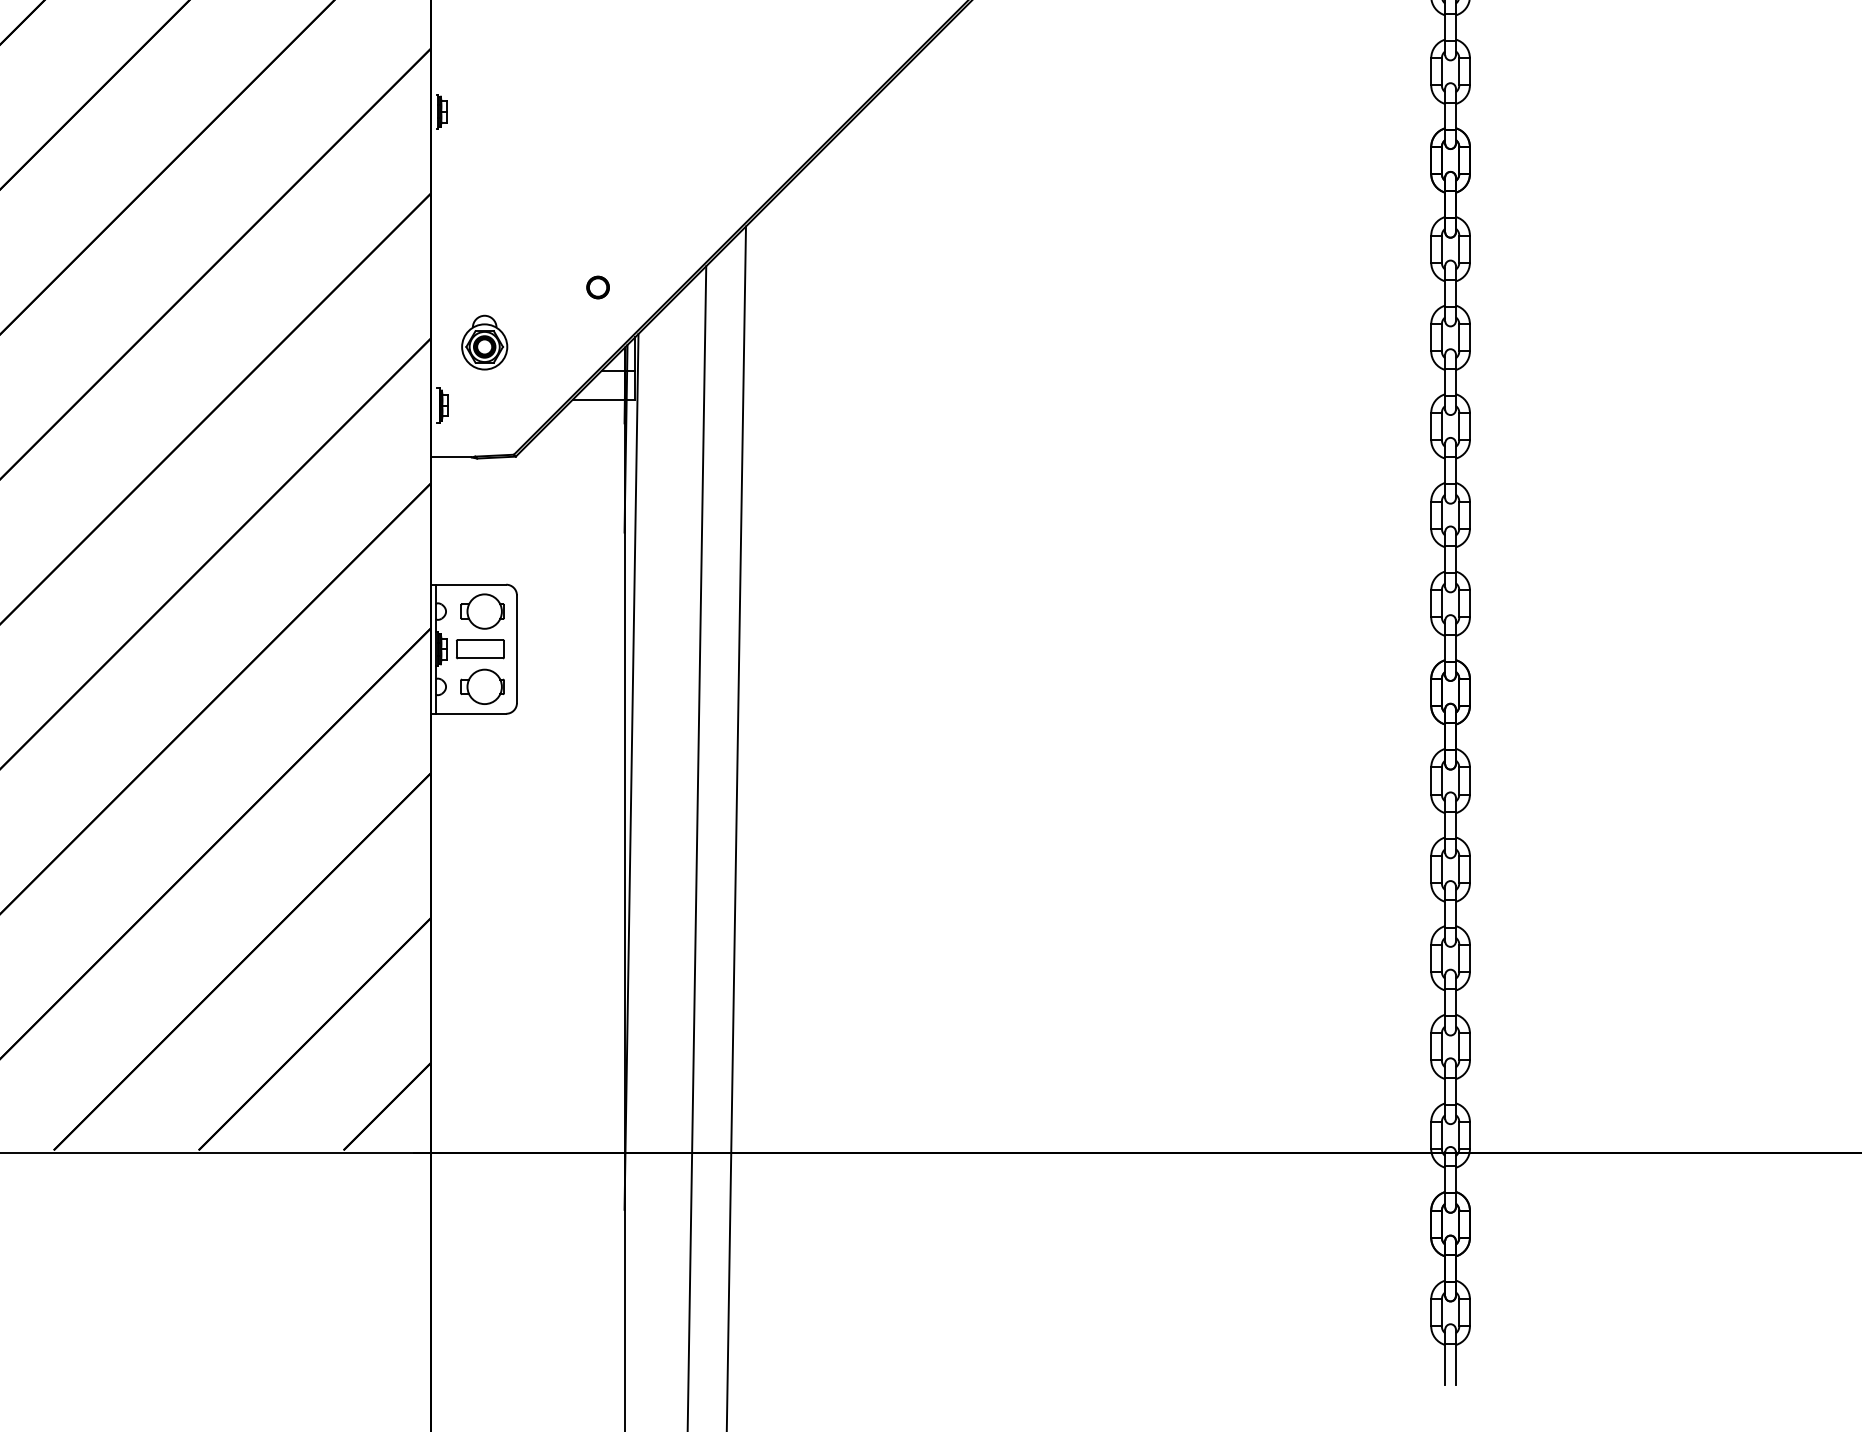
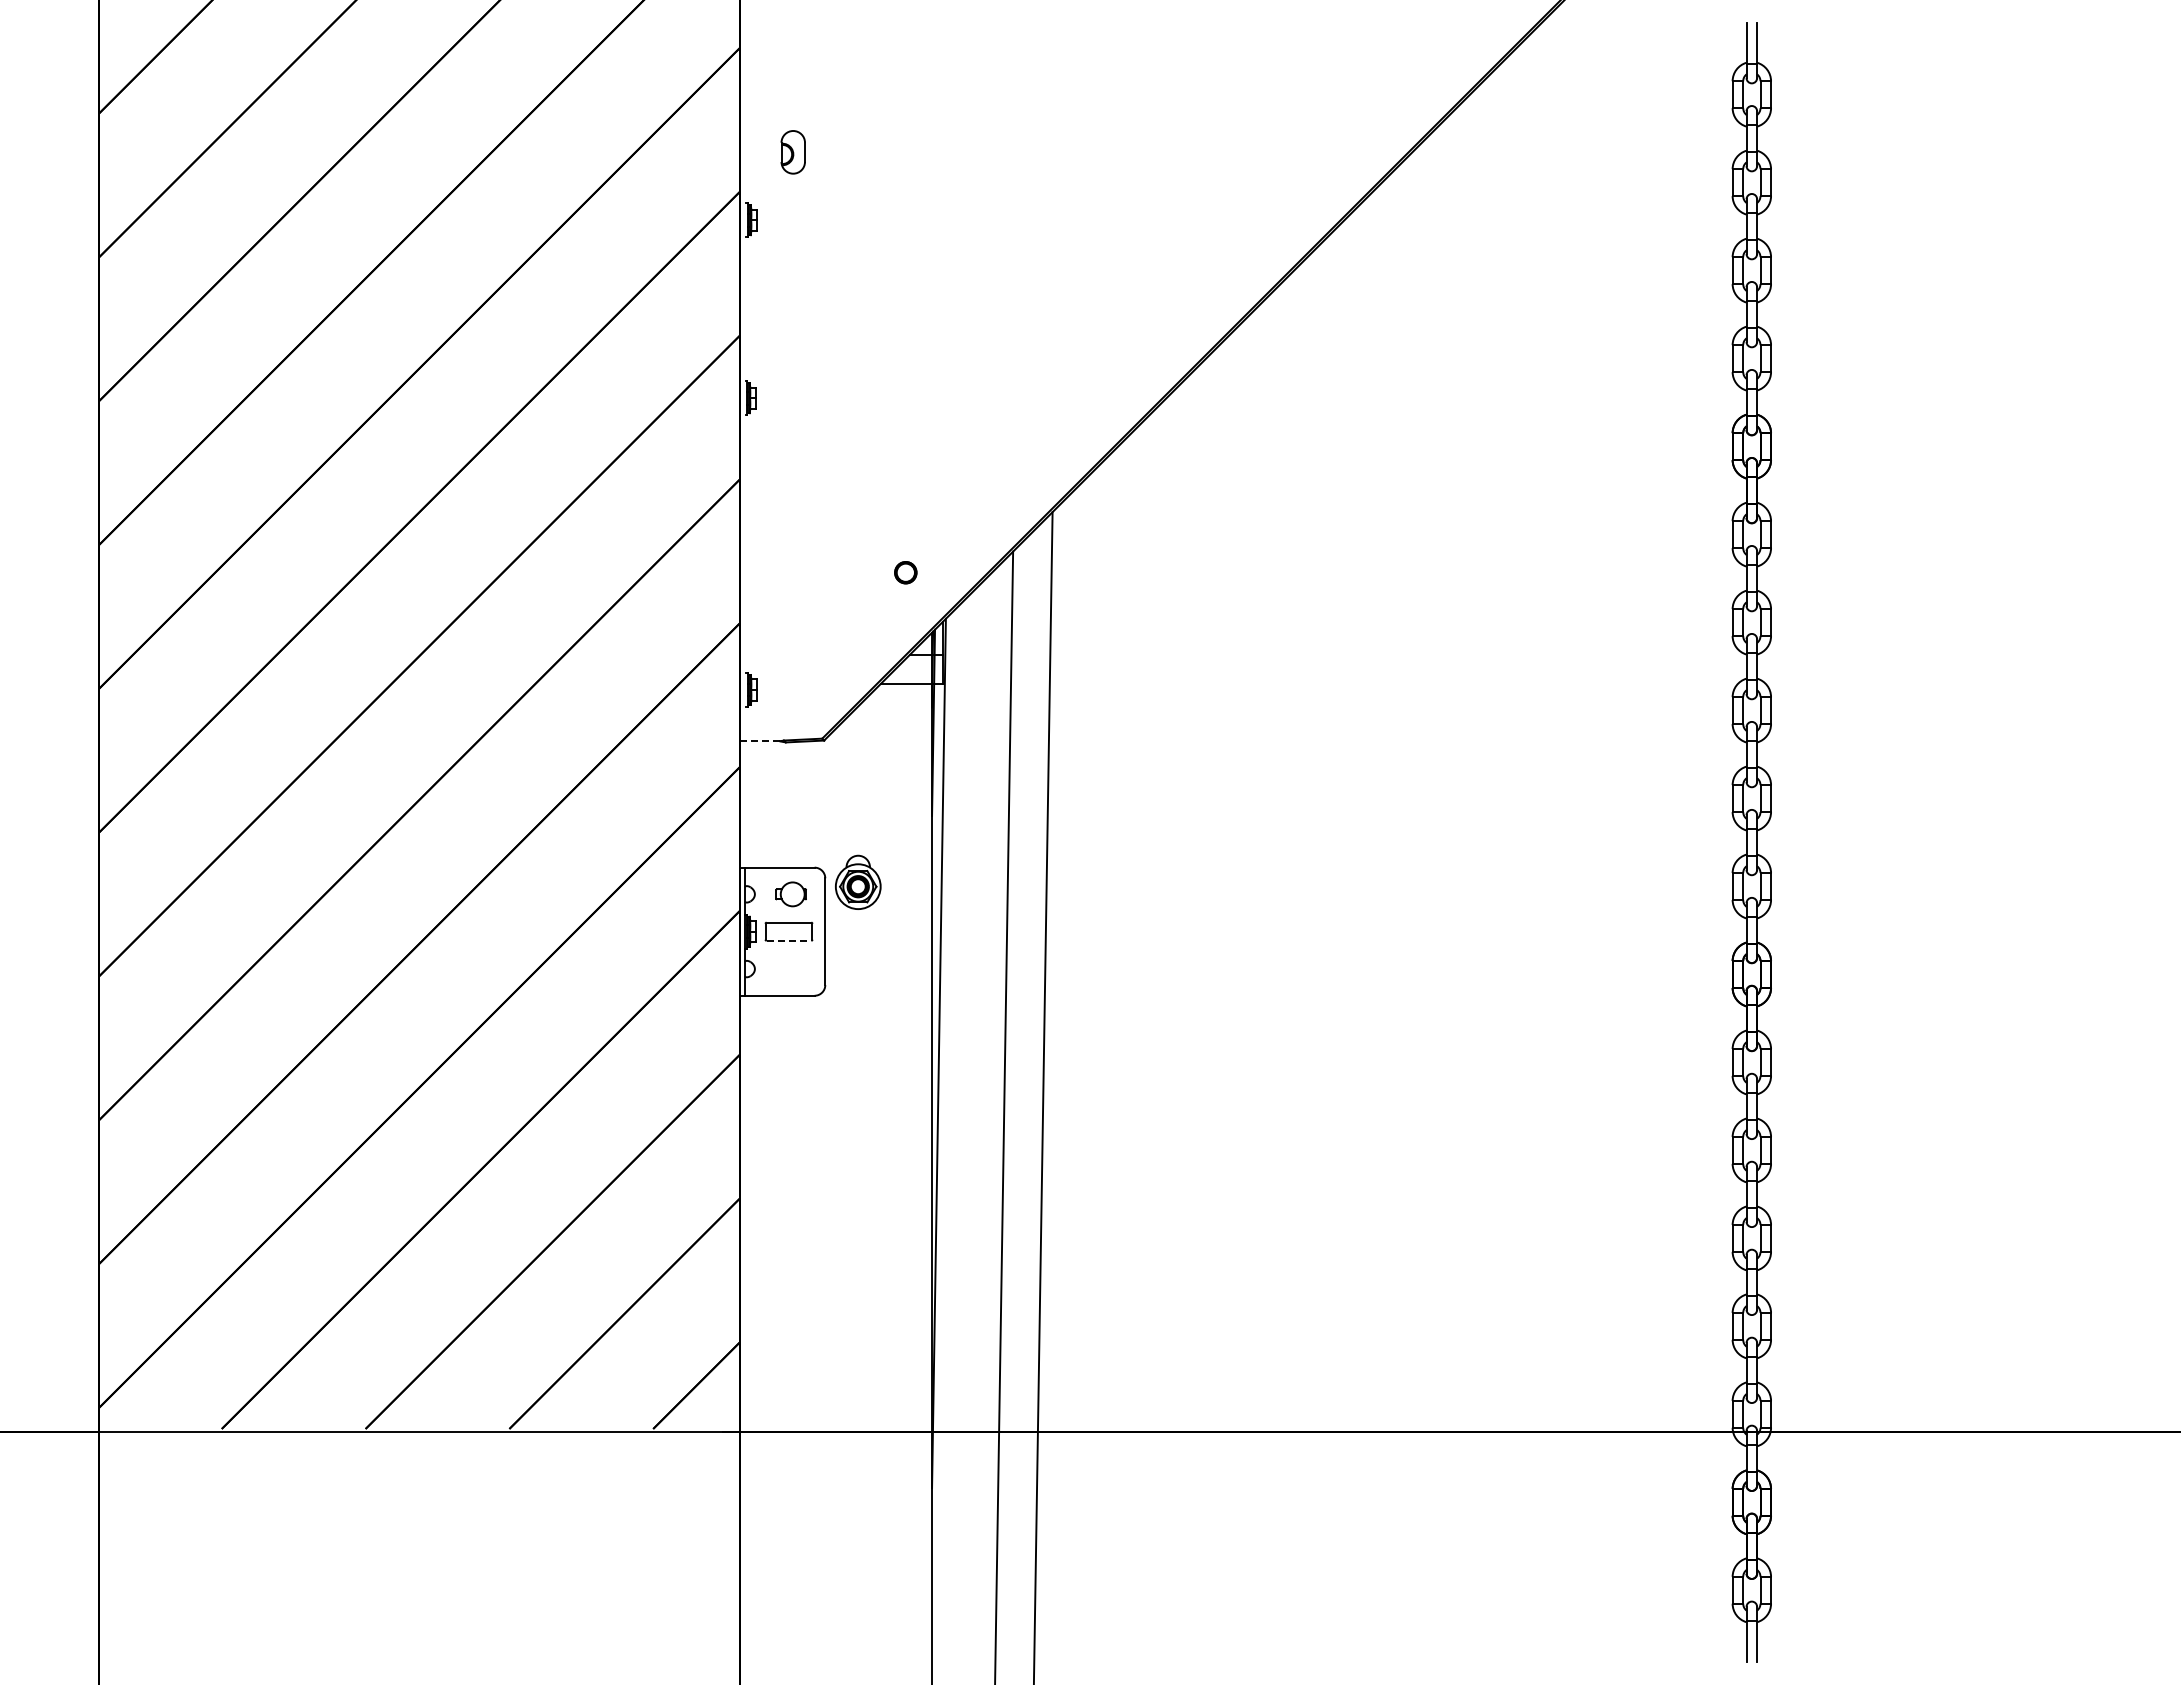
part: (484, 341) -> (858, 881), moved
line: (450, 457) -> (759, 741), solid -> dashed
part: (482, 611) -> (791, 894), size x0.7
line: (480, 658) -> (789, 940), solid -> dashed
part: (482, 686) -> (791, 968), removed

